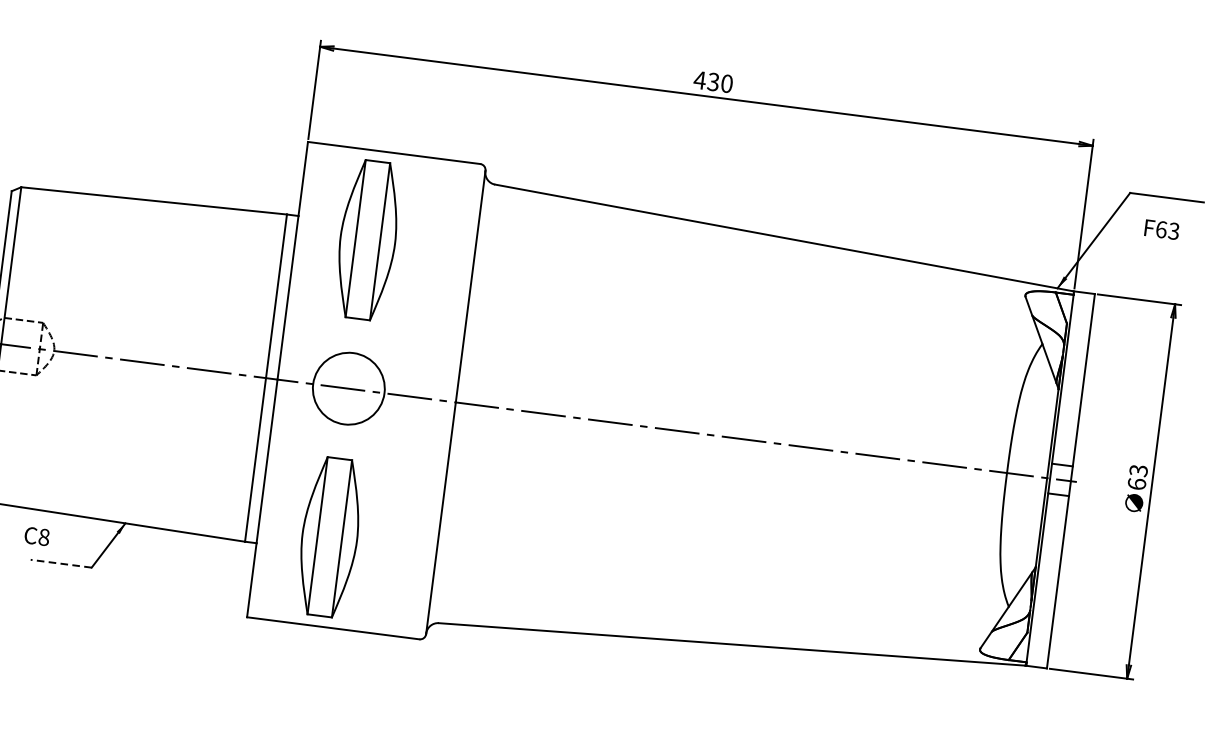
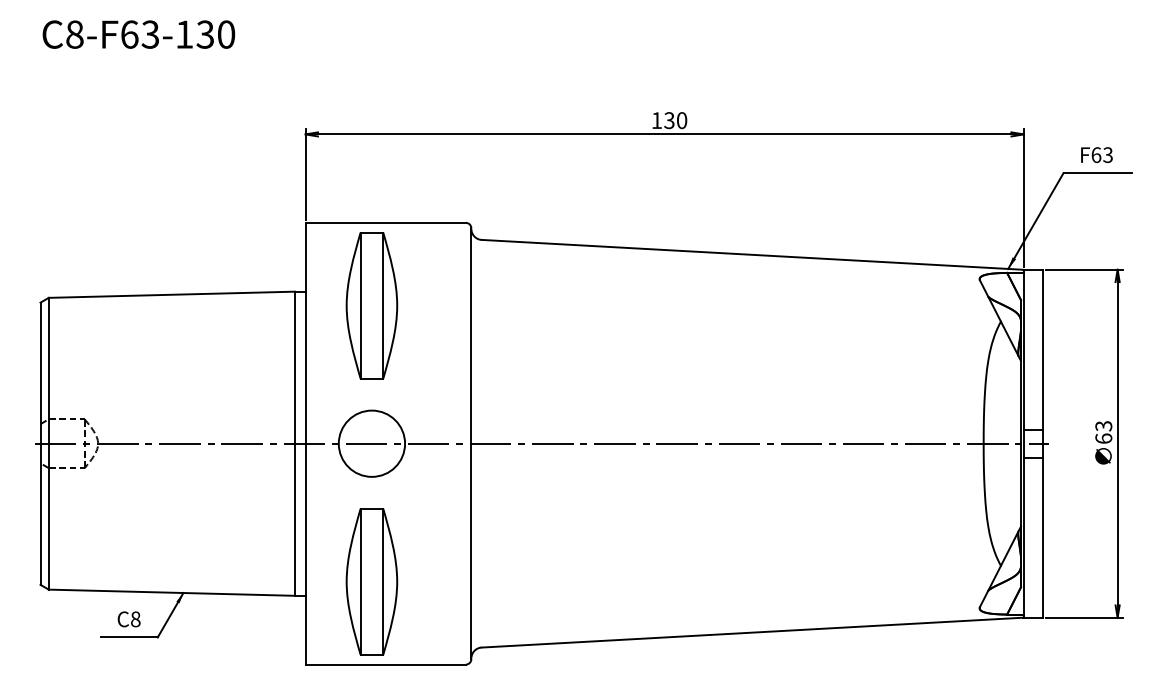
text: (699, 80) -> (656, 120), 430 -> 130
text: (1161, 229) -> (1096, 154), moved
text: (36, 536) -> (128, 619), moved
line: (60, 563) -> (128, 637), dashed -> solid

